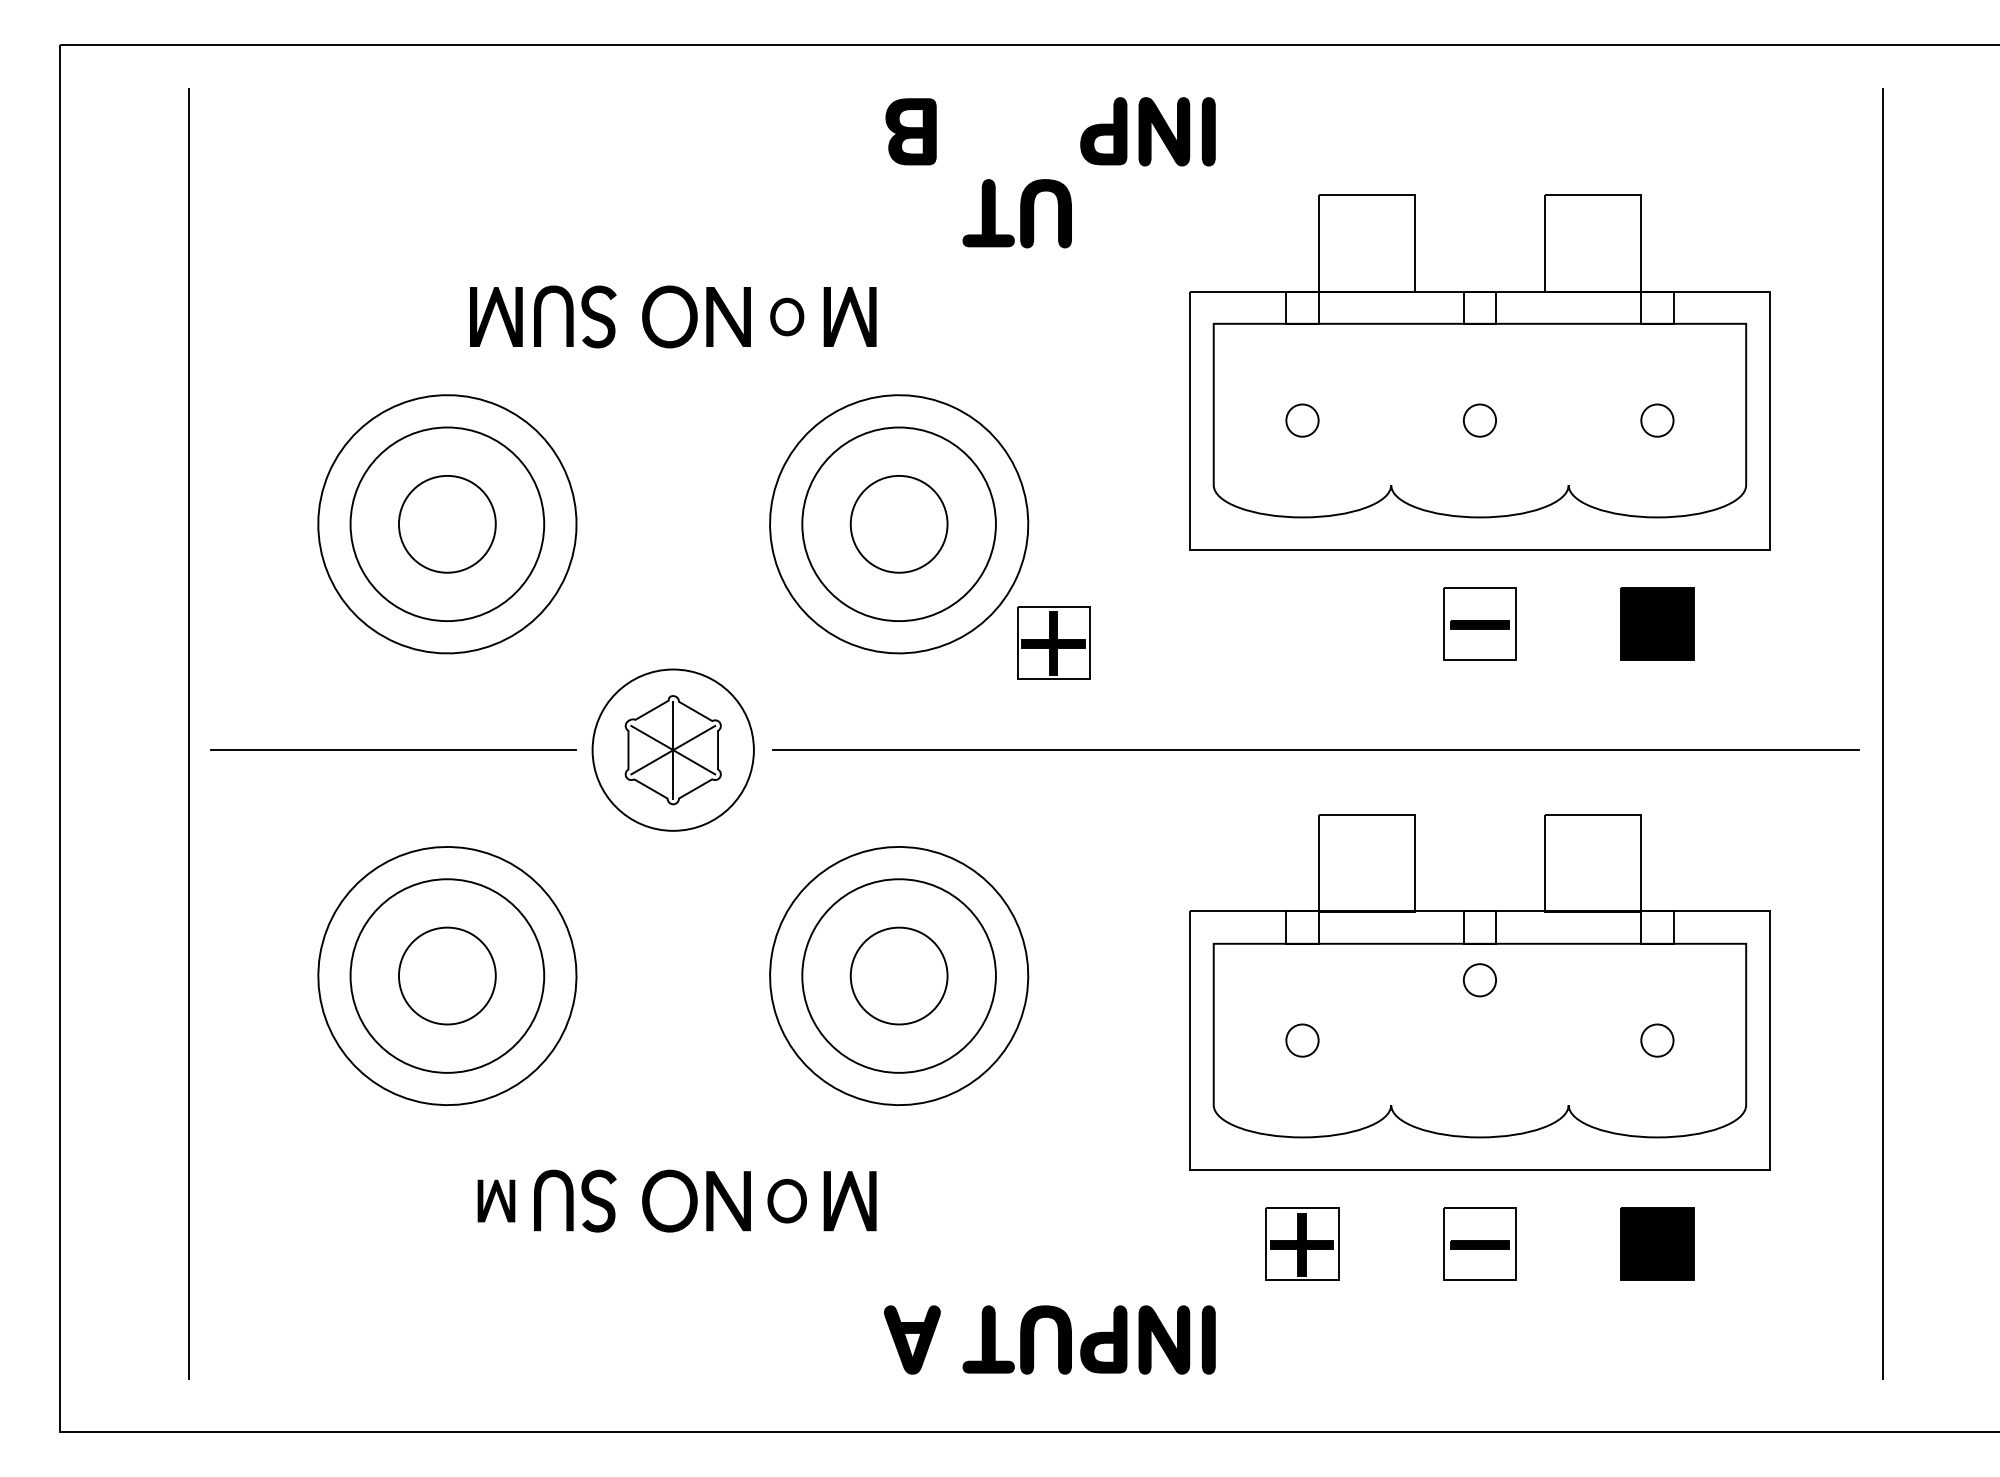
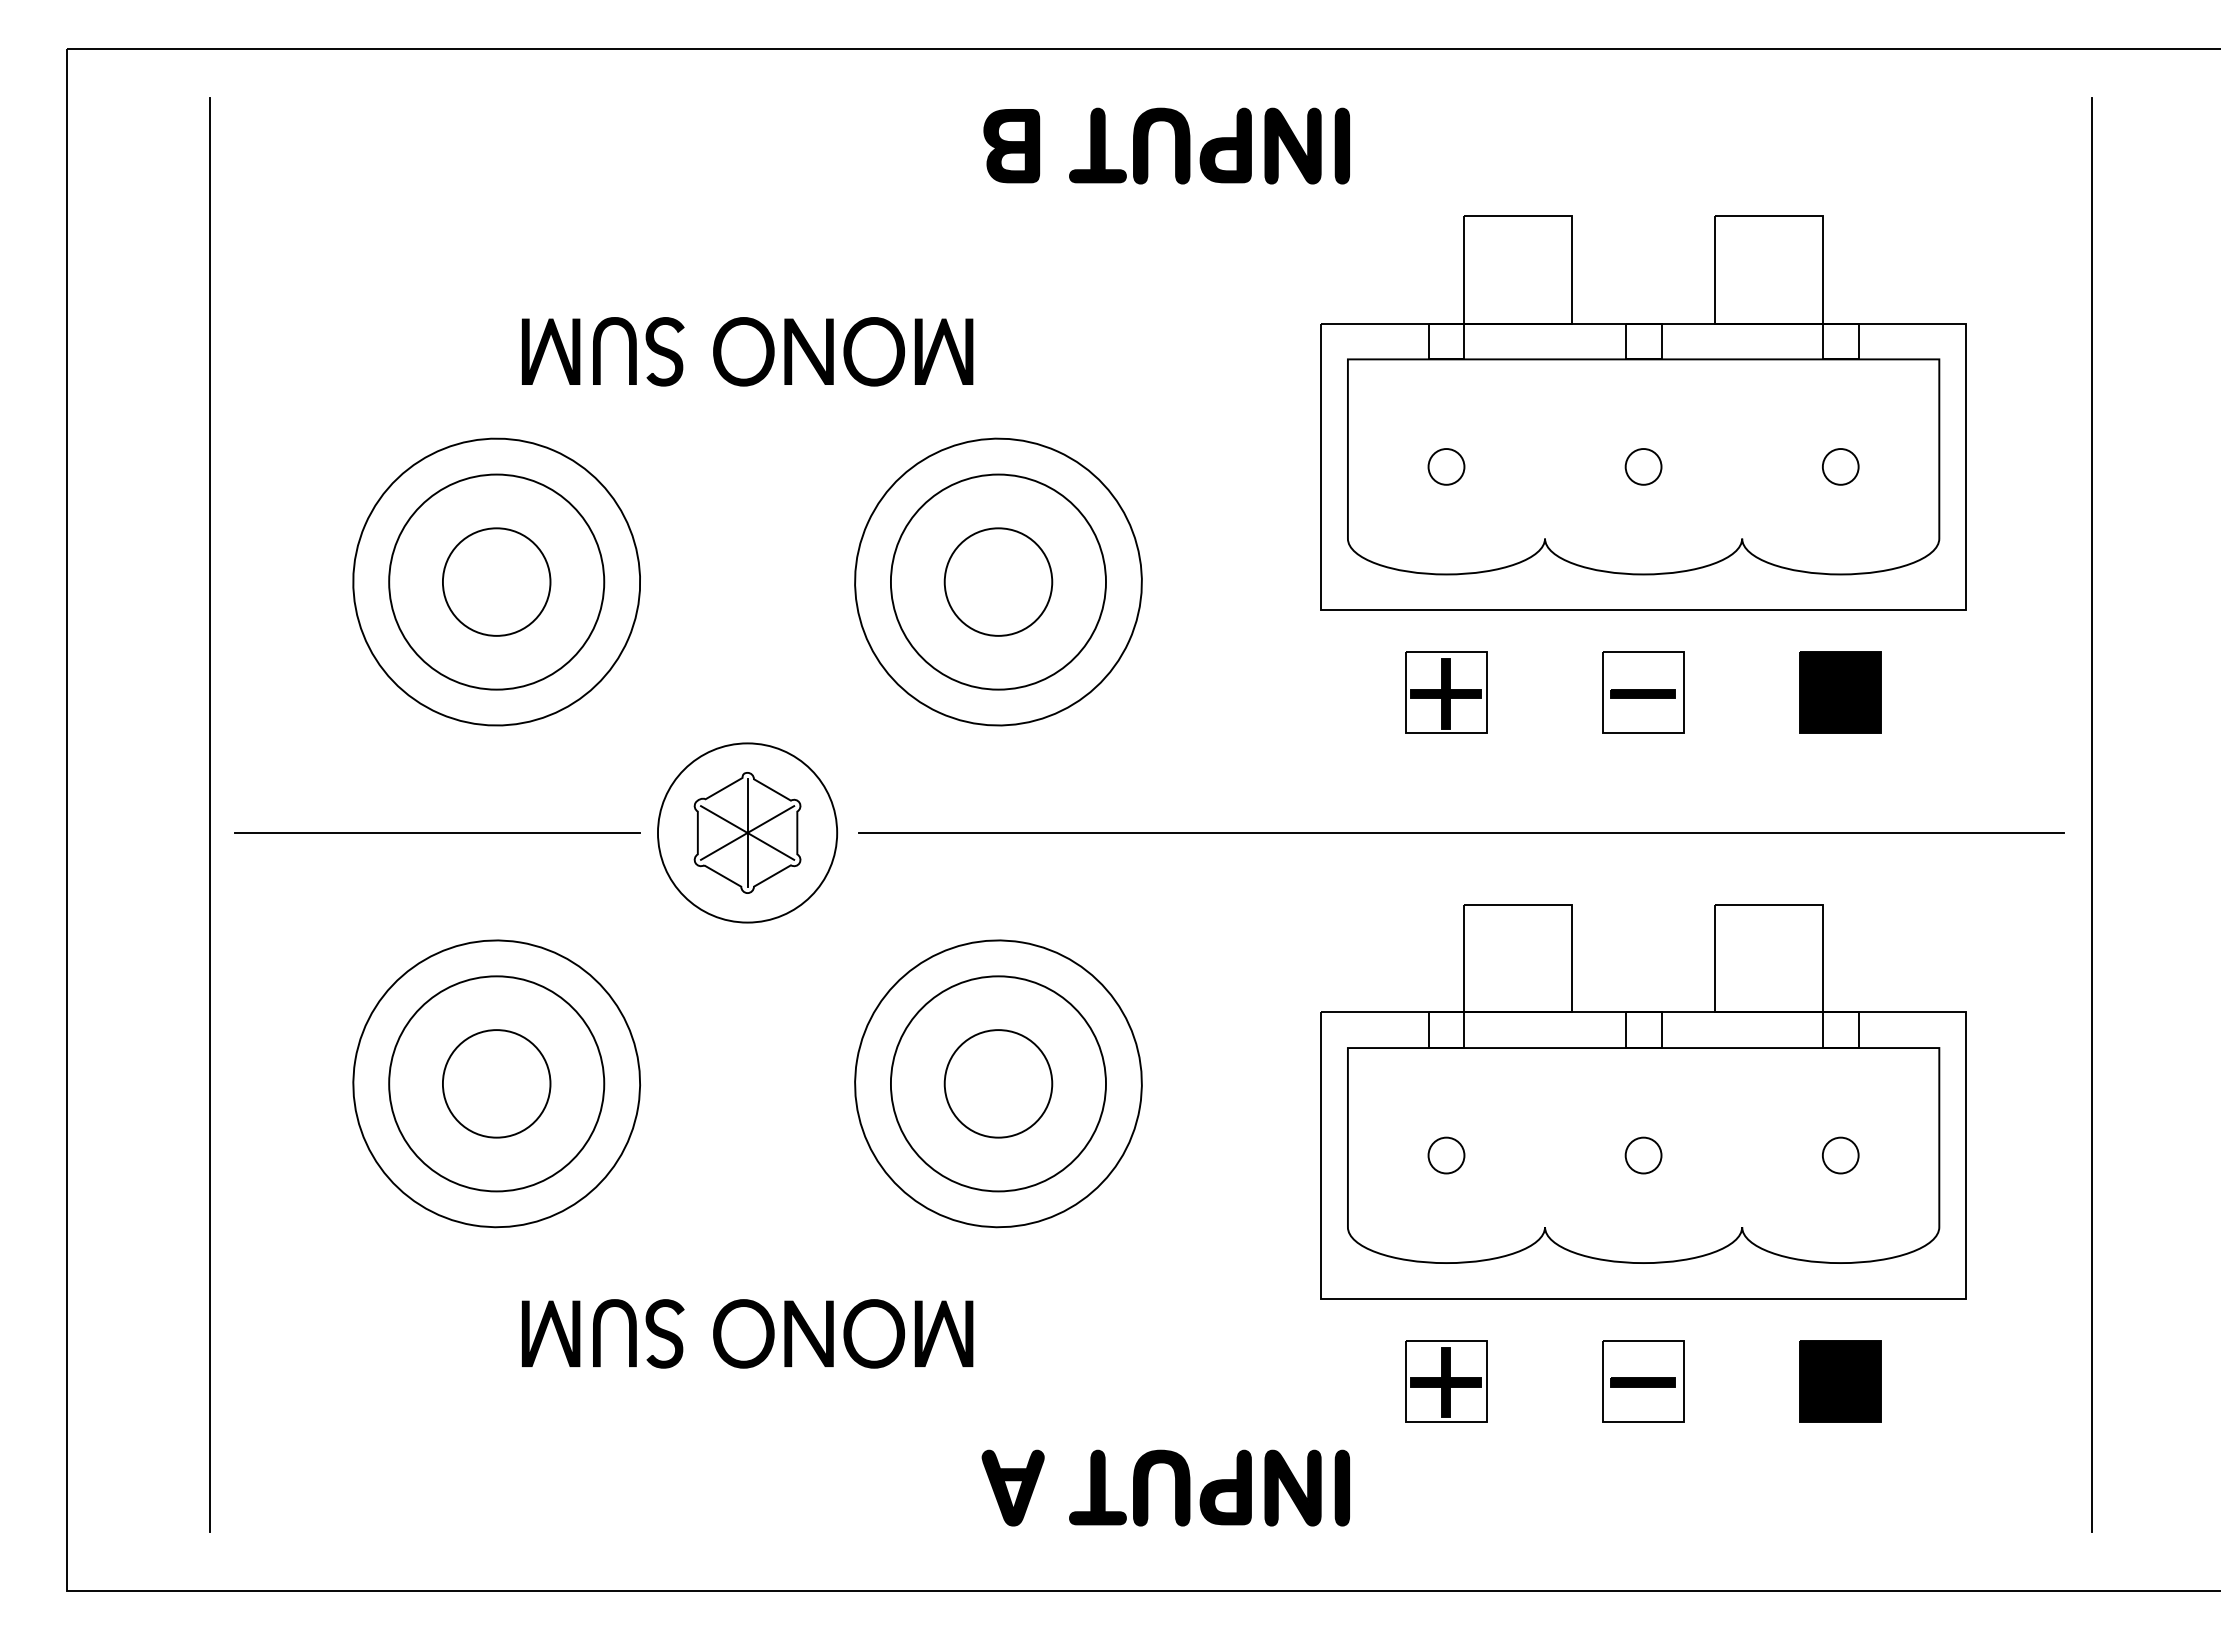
part: (1017, 213) -> (1129, 145), moved
part: (786, 316) -> (873, 351), size x1.67
part: (1054, 642) -> (1446, 692), moved
part: (1479, 980) -> (1643, 1155), moved
part: (496, 1200) -> (551, 1333), size x1.43
part: (786, 1200) -> (873, 1333), size x1.43

